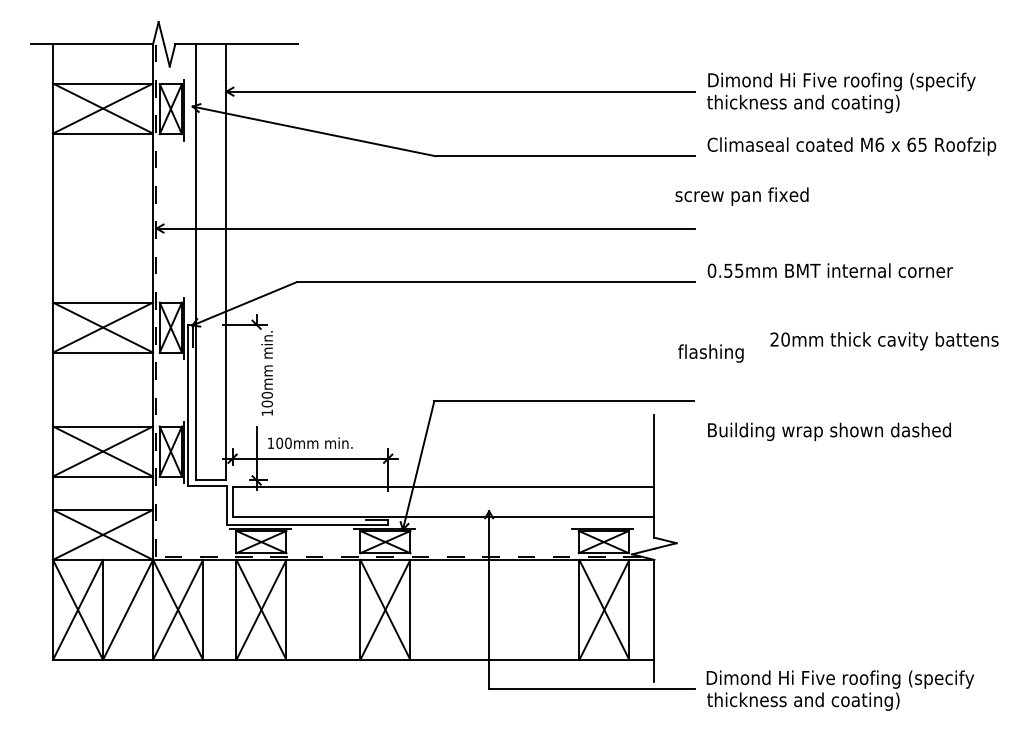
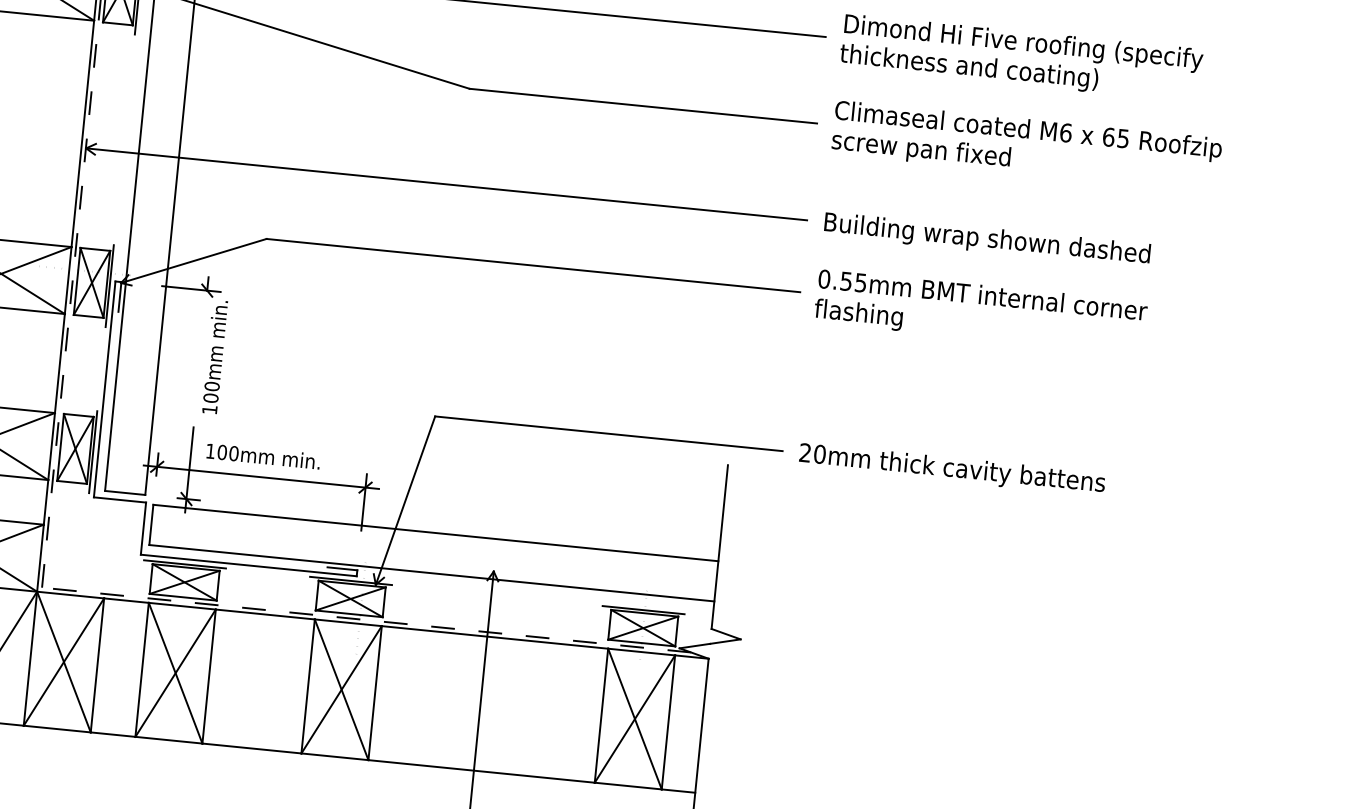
text: (741, 196) -> (920, 150), moved
text: (884, 341) -> (952, 470), moved
text: (710, 353) -> (858, 314), moved
text: (829, 431) -> (987, 239), moved

